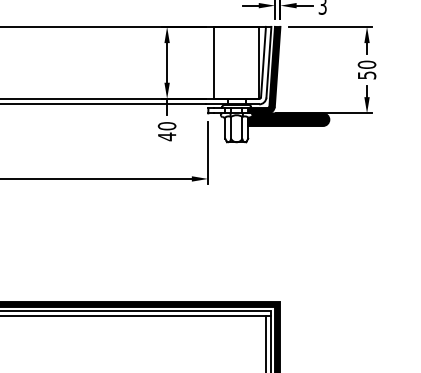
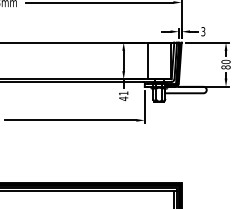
text: (366, 75) -> (225, 67), 50 -> 80
fill: (287, 118) -> (185, 89), removed
text: (166, 126) -> (123, 93), 40 -> 41

